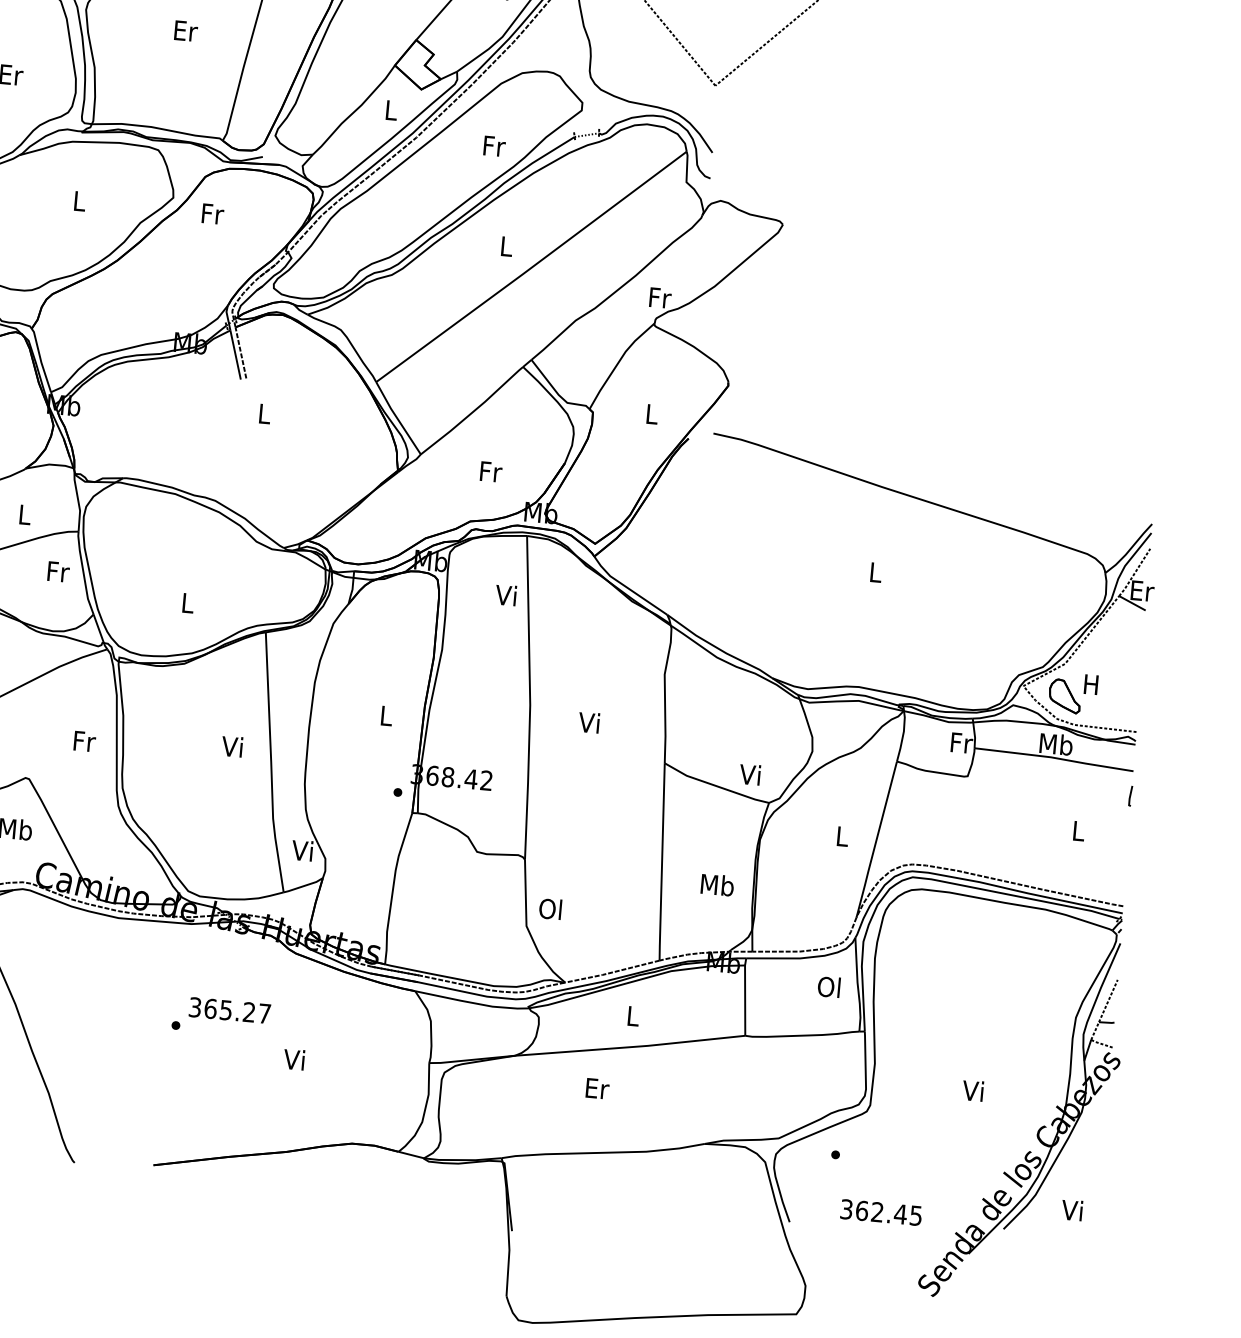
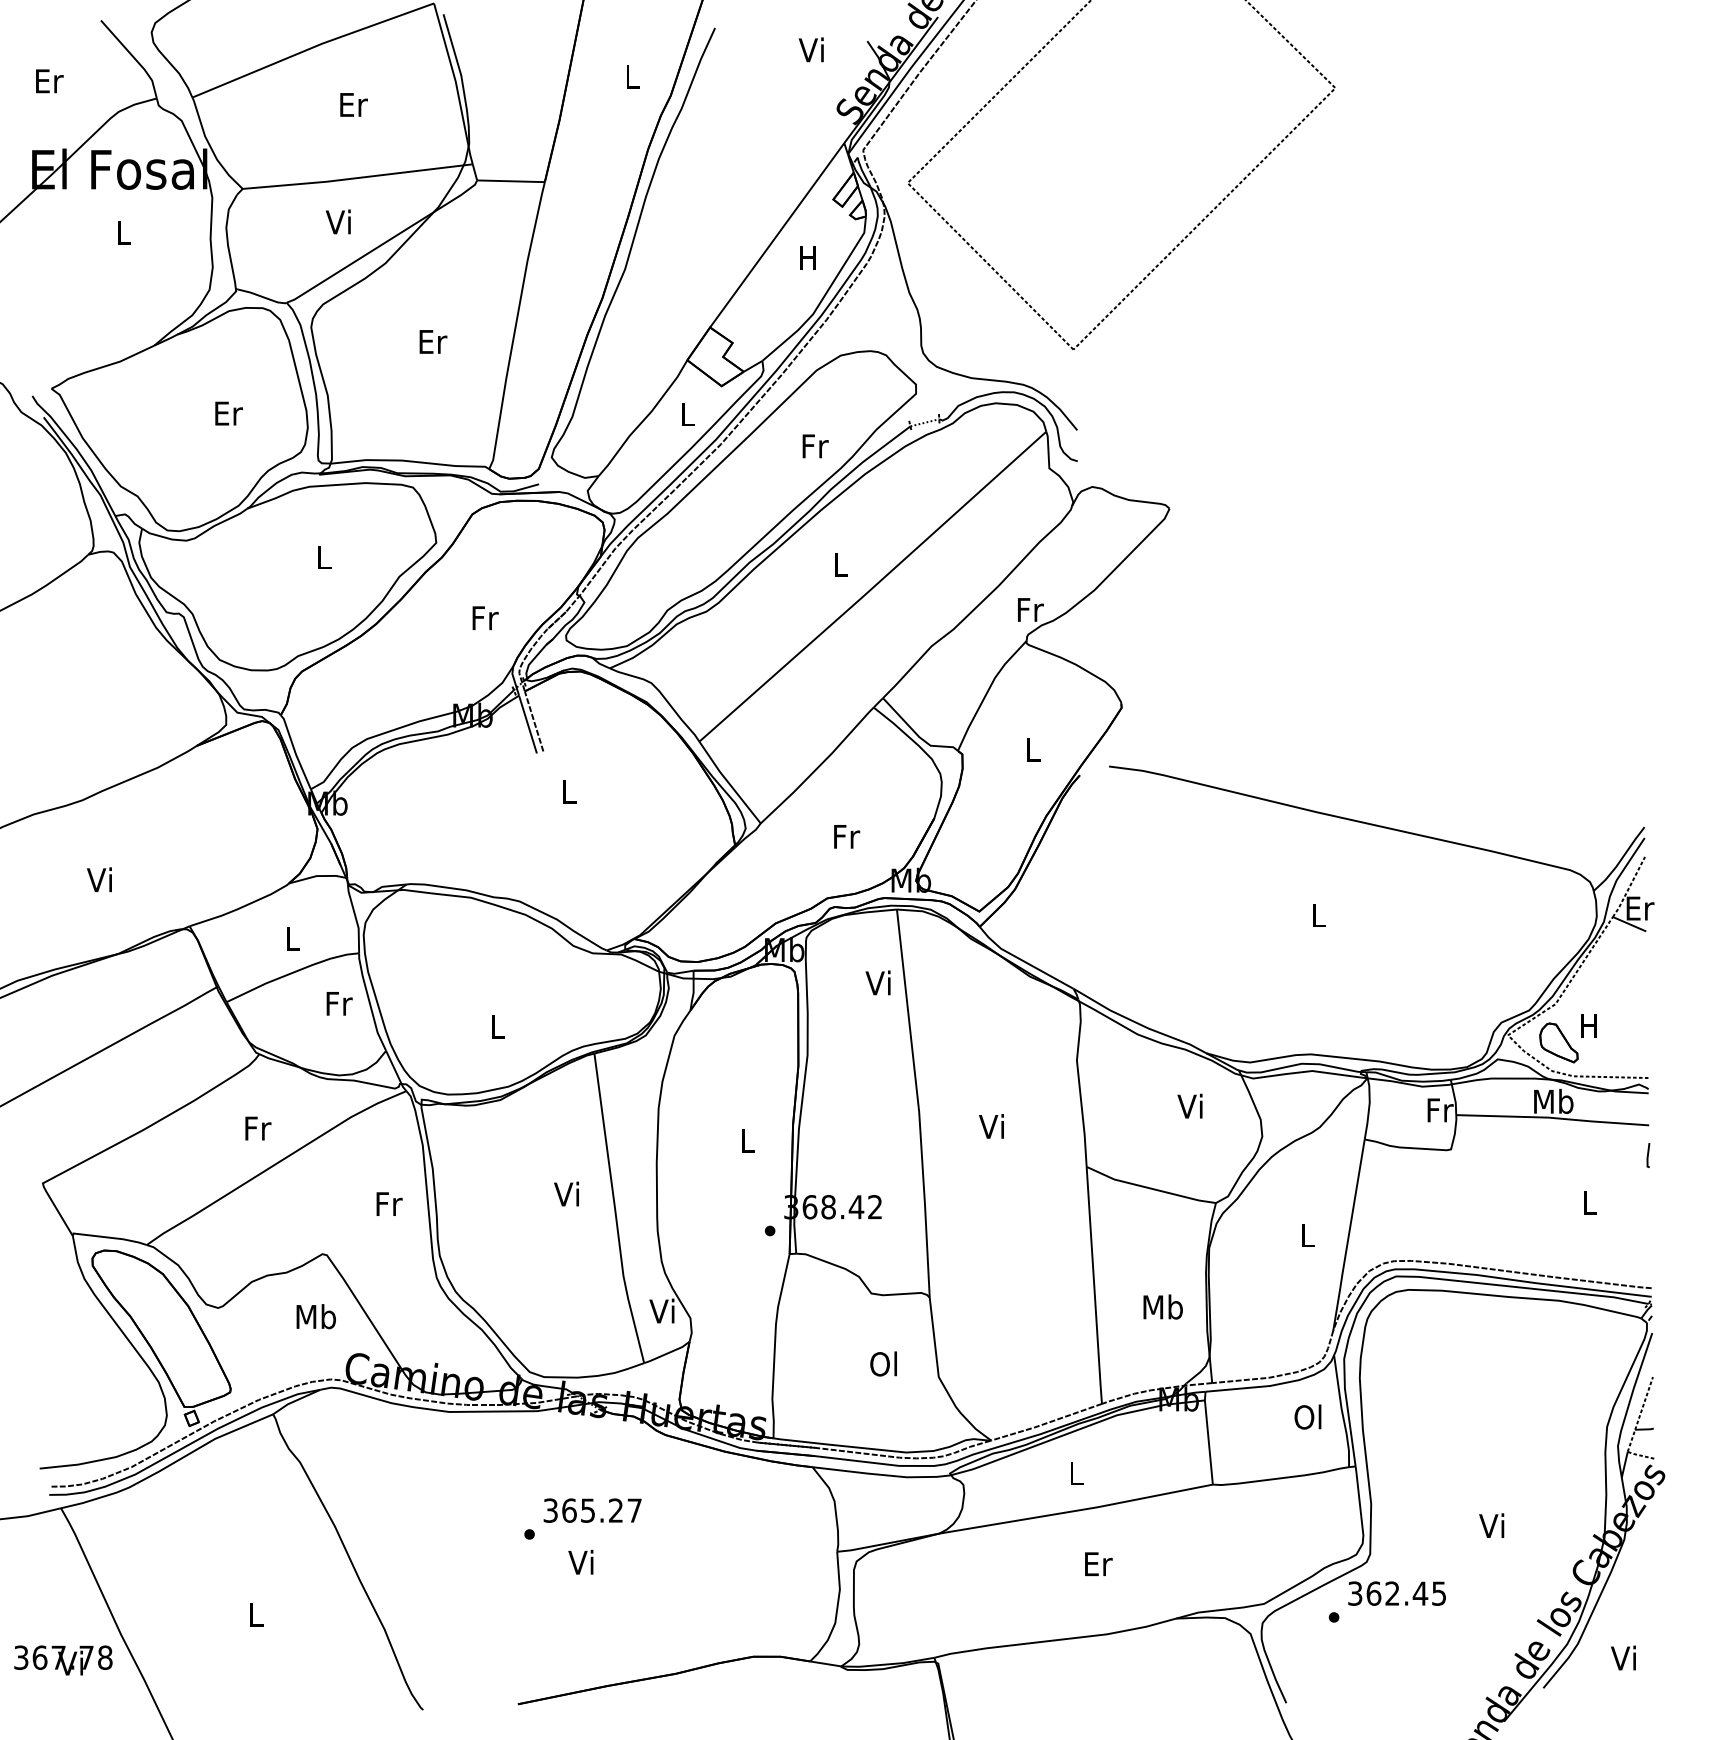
text: (212, 214) -> (485, 618), moved
text: (749, 774) -> (1189, 1105), moved
text: (550, 908) -> (883, 1363), moved
text: (293, 1059) -> (580, 1562), moved
text: (597, 1088) -> (1098, 1563), moved
text: (880, 1212) -> (1396, 1593), moved

